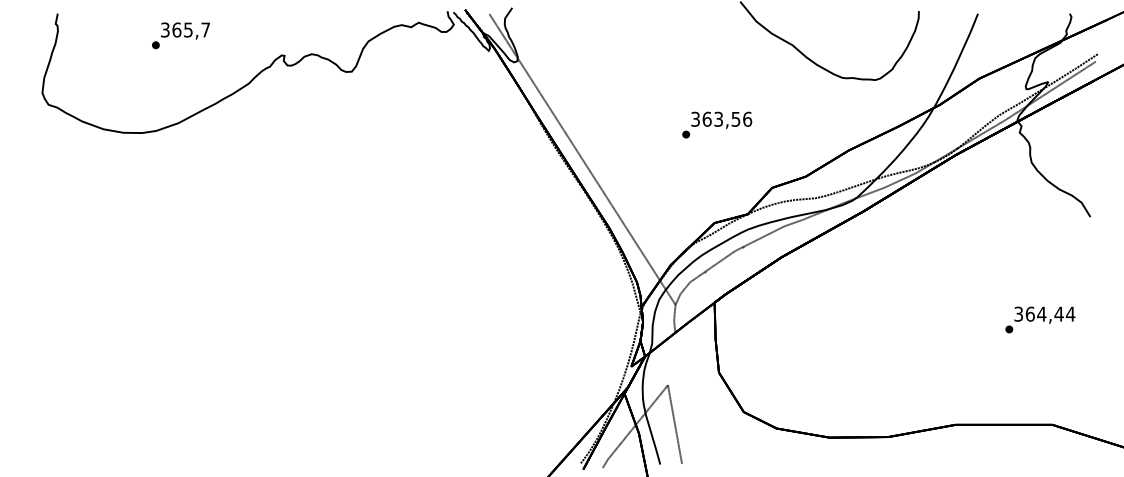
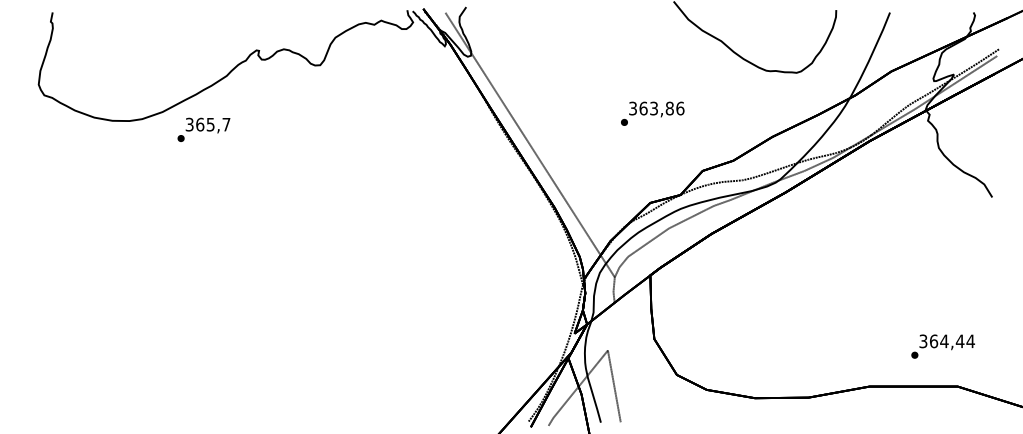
text: (180, 35) -> (203, 129), moved
text: (735, 118) -> (669, 107), 363,56 -> 363,86
text: (1040, 319) -> (943, 346), moved

